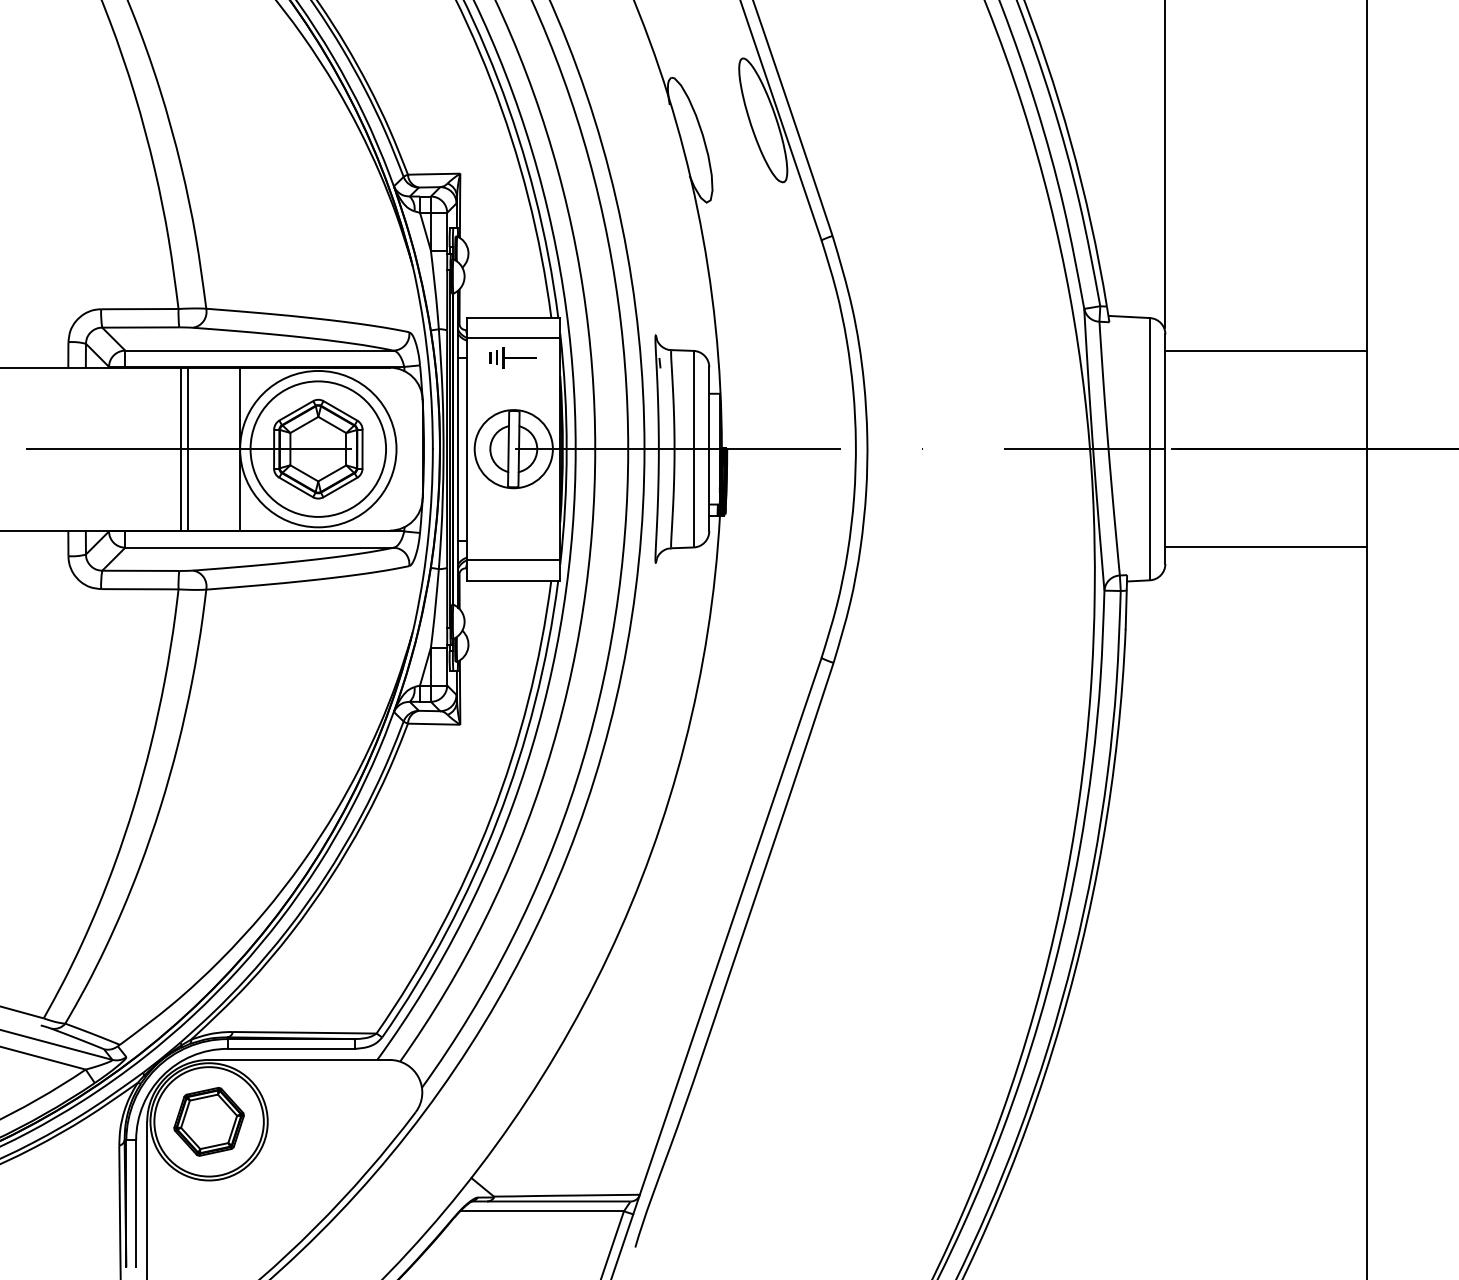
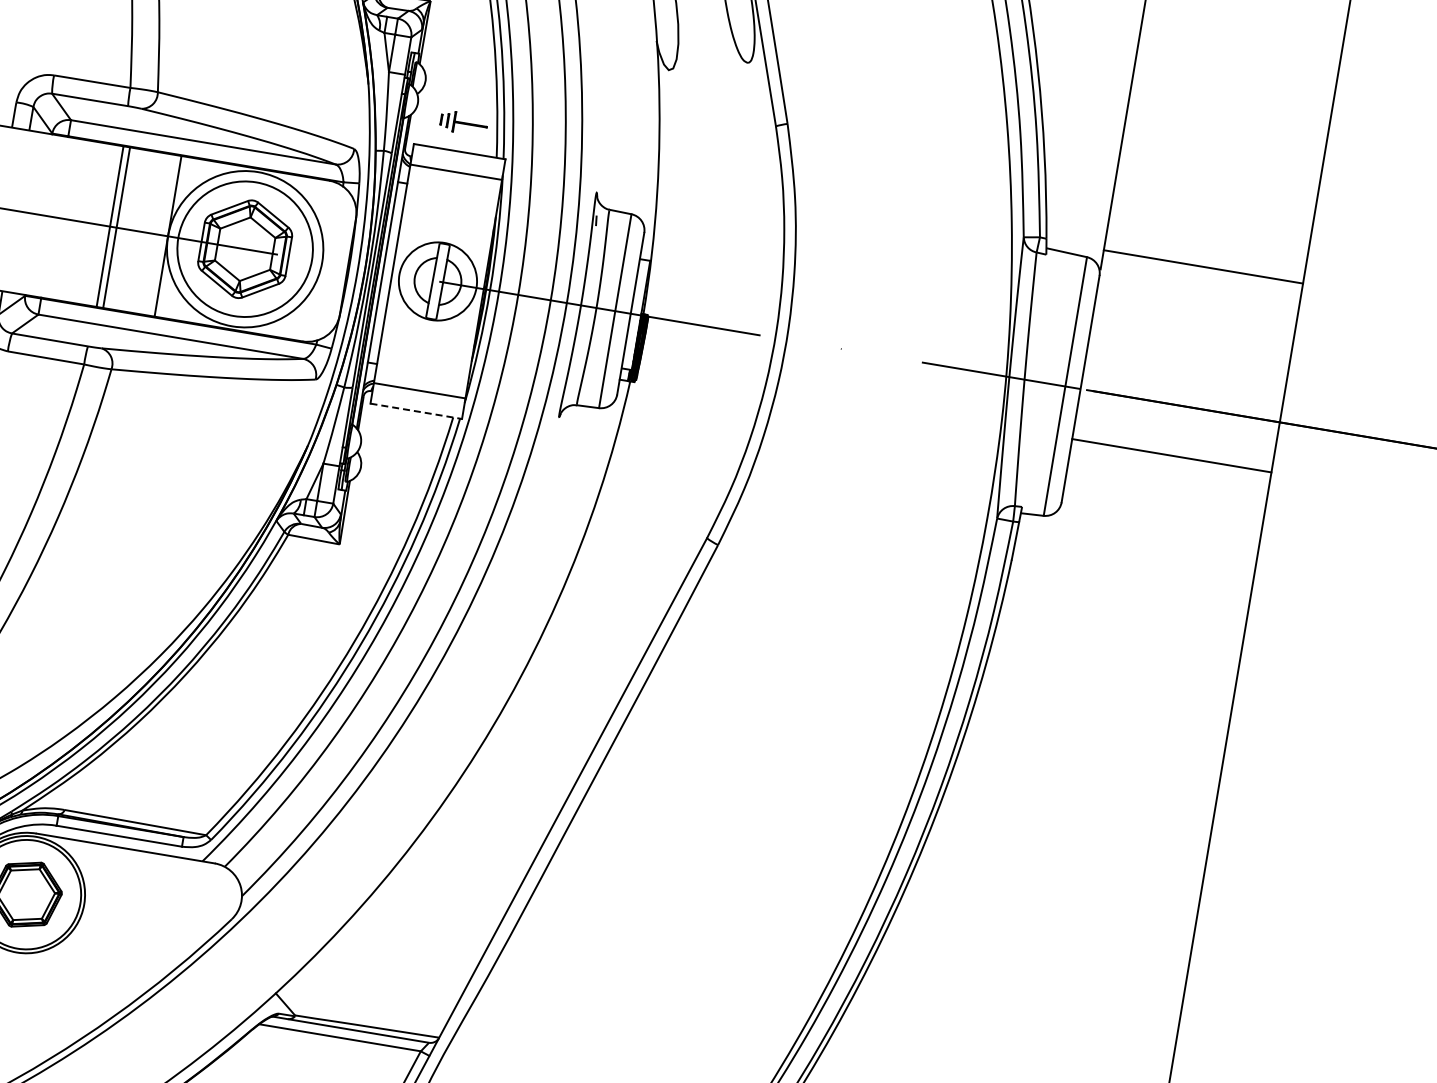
line: (1266, 351) -> (1203, 266), moved
part: (512, 357) -> (463, 122), moved
line: (1266, 546) -> (1172, 455), moved
line: (514, 580) -> (416, 411), solid -> dashed

